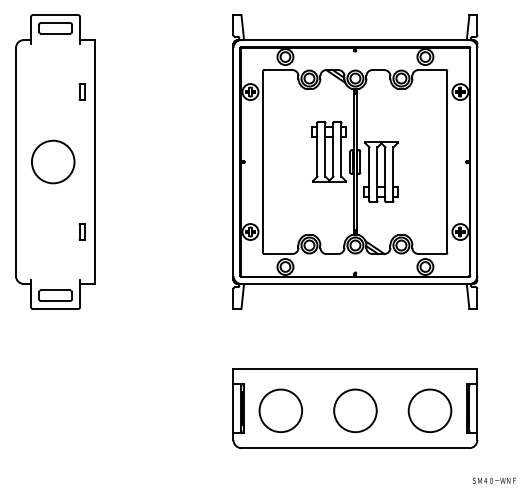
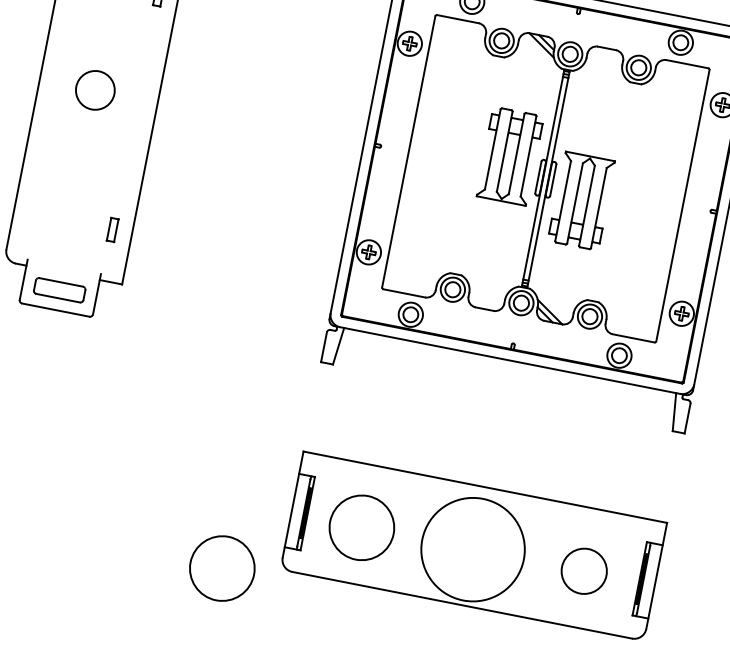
circle: (52, 161) -> (94, 89), size x0.6
part: (81, 231) -> (111, 229), moved
circle: (355, 410) -> (473, 549), size x1.6
circle: (429, 410) -> (583, 570), size x0.7
circle: (195, 454) -> (221, 567), added

